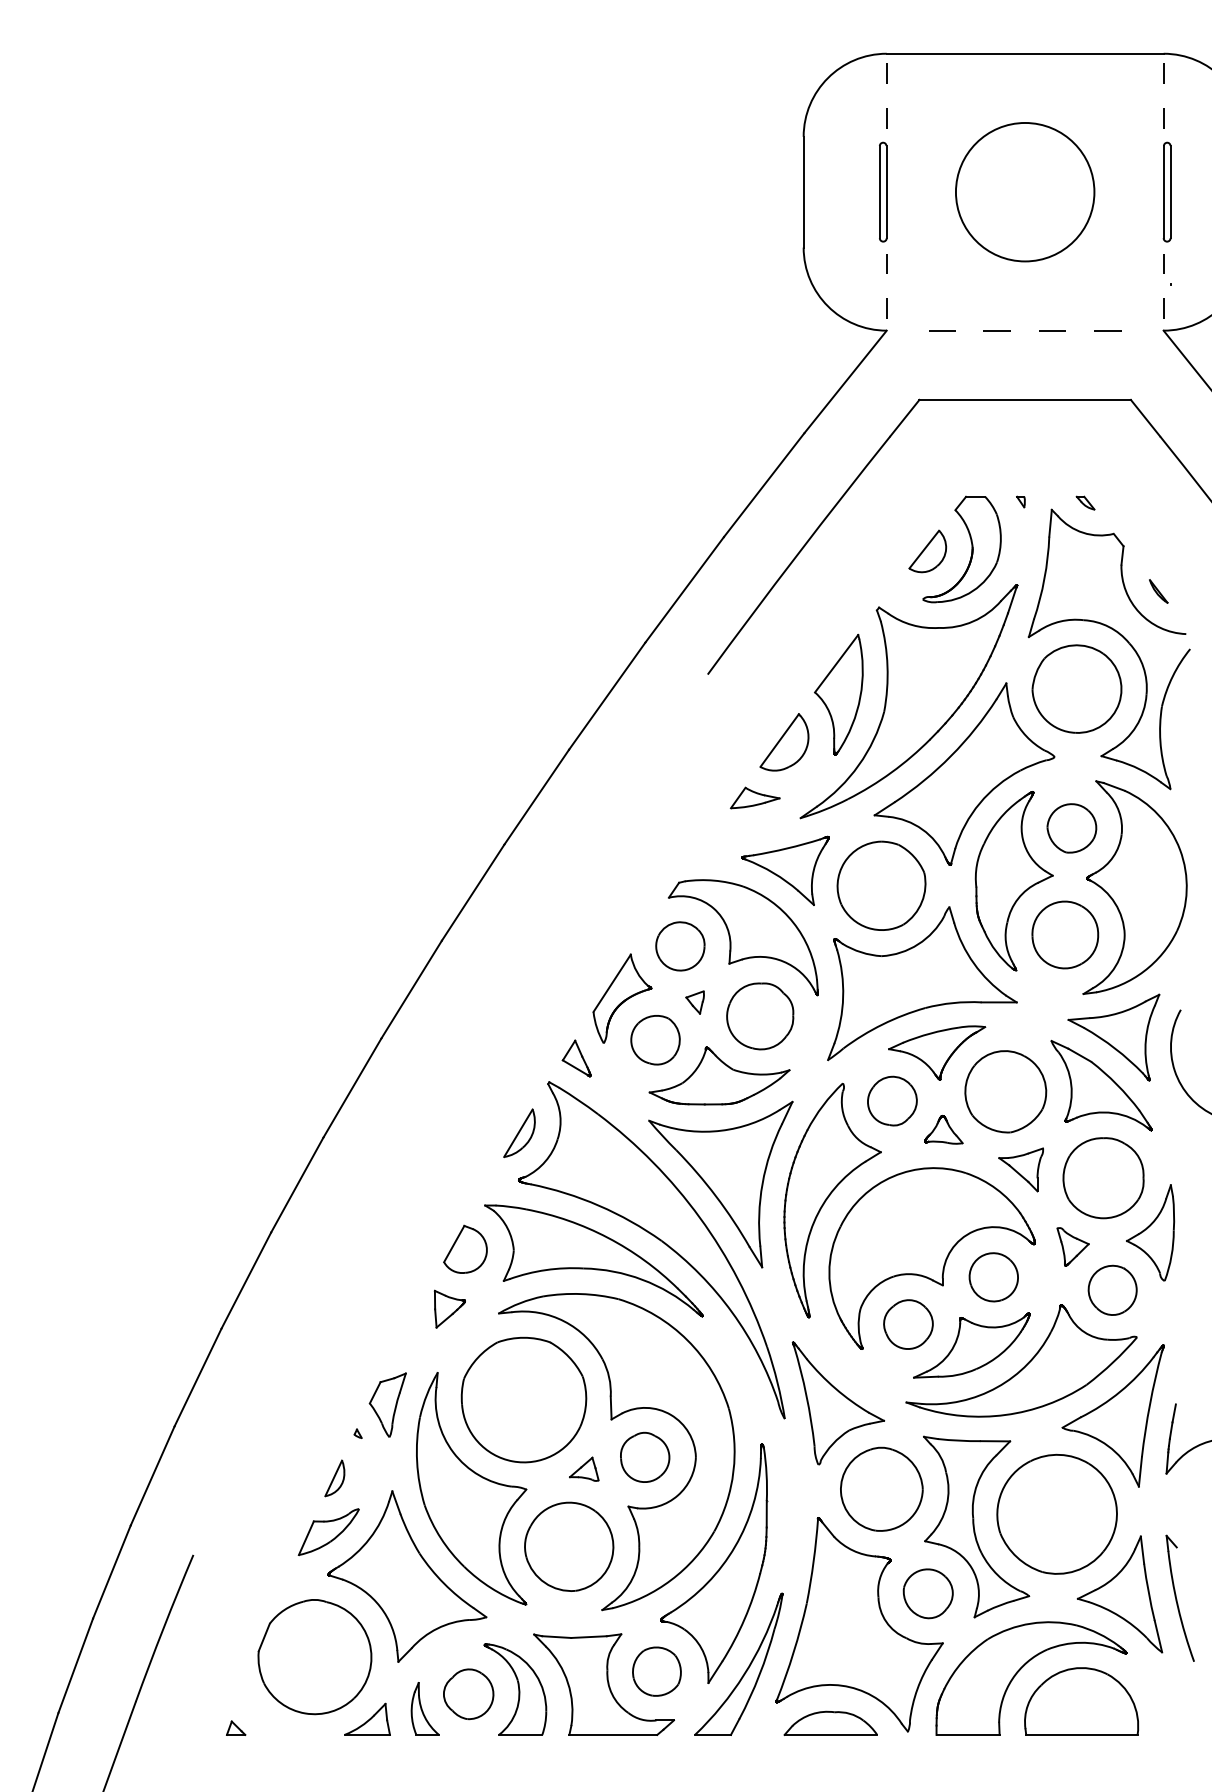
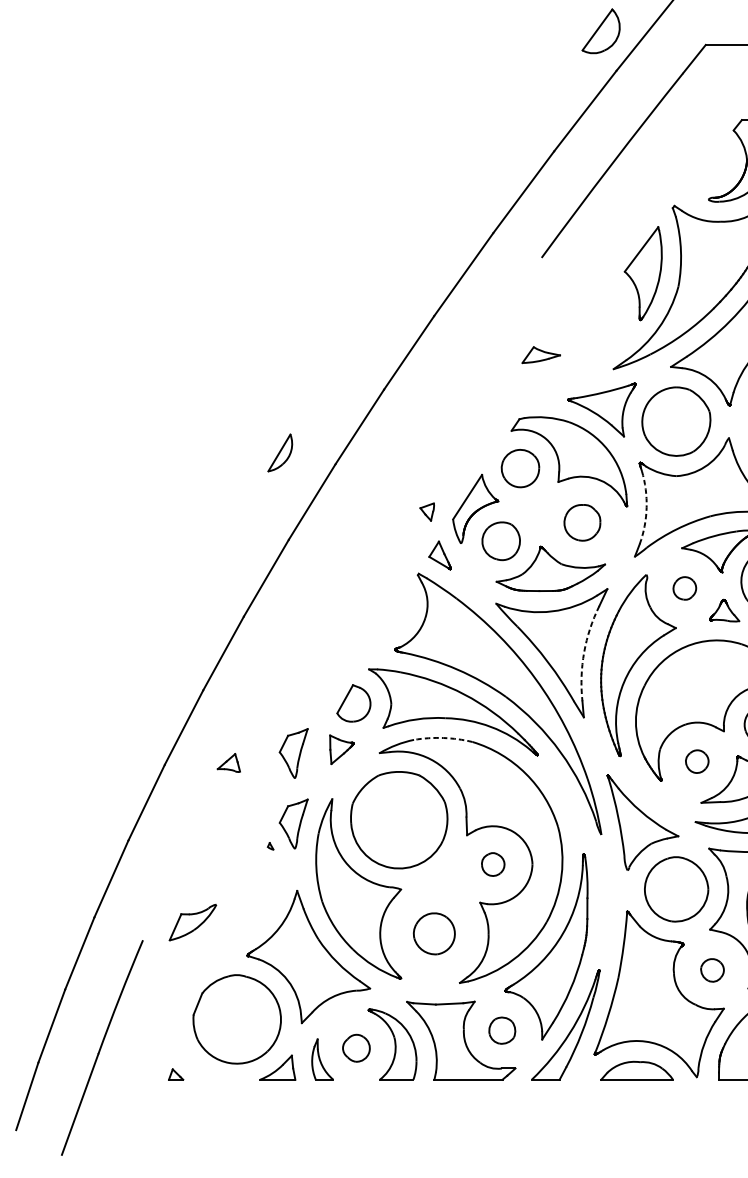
part: (927, 551) -> (711, 162), removed
part: (784, 742) -> (601, 31), moved
part: (754, 797) -> (540, 354), moved
arc: (843, 996) -> (646, 507), solid -> dashed
part: (694, 1002) -> (426, 512), moved
part: (760, 1016) -> (582, 522), size x0.7
part: (892, 1100) -> (684, 588), size x0.6
part: (519, 1132) -> (280, 452), moved
arc: (762, 1183) -> (584, 652), solid -> dashed
arc: (581, 1294) -> (443, 738), solid -> dashed
part: (387, 1313) -> (293, 753), added
part: (908, 1324) -> (697, 761), size x0.6
part: (645, 1456) -> (493, 863), size x0.6
part: (584, 1468) -> (229, 762), moved
part: (334, 1478) -> (252, 880), removed
part: (328, 1532) -> (192, 922), moved
part: (569, 1546) -> (434, 933), size x0.6
part: (927, 1593) -> (711, 970), size x0.6
part: (656, 1671) -> (501, 1030), size x0.7
part: (468, 1694) -> (356, 1048), size x0.7

